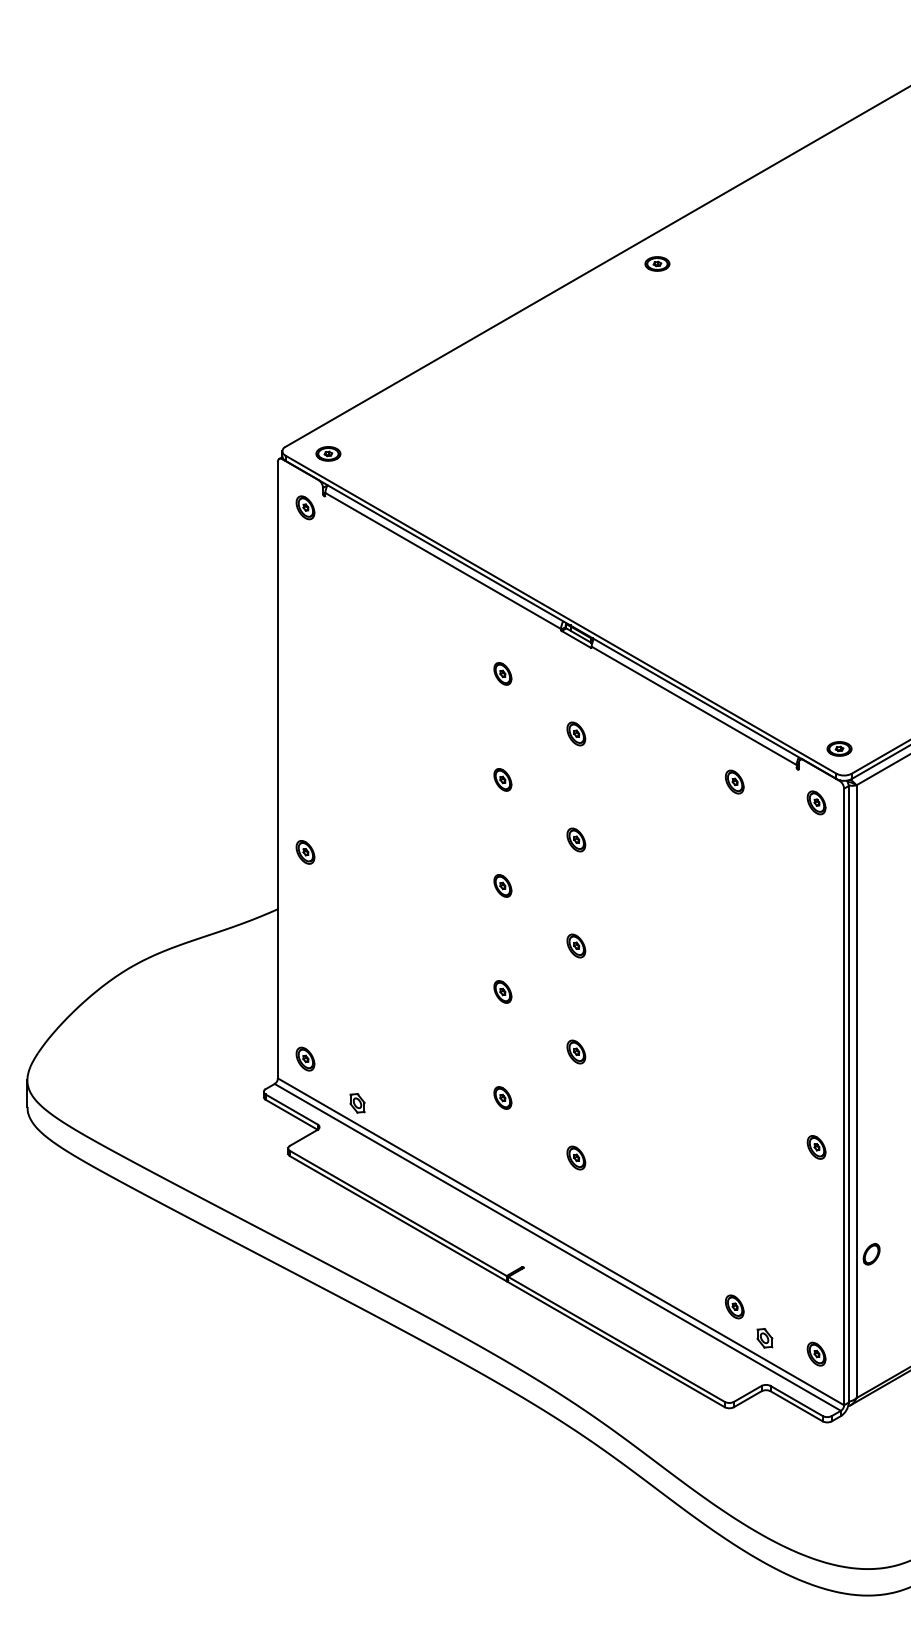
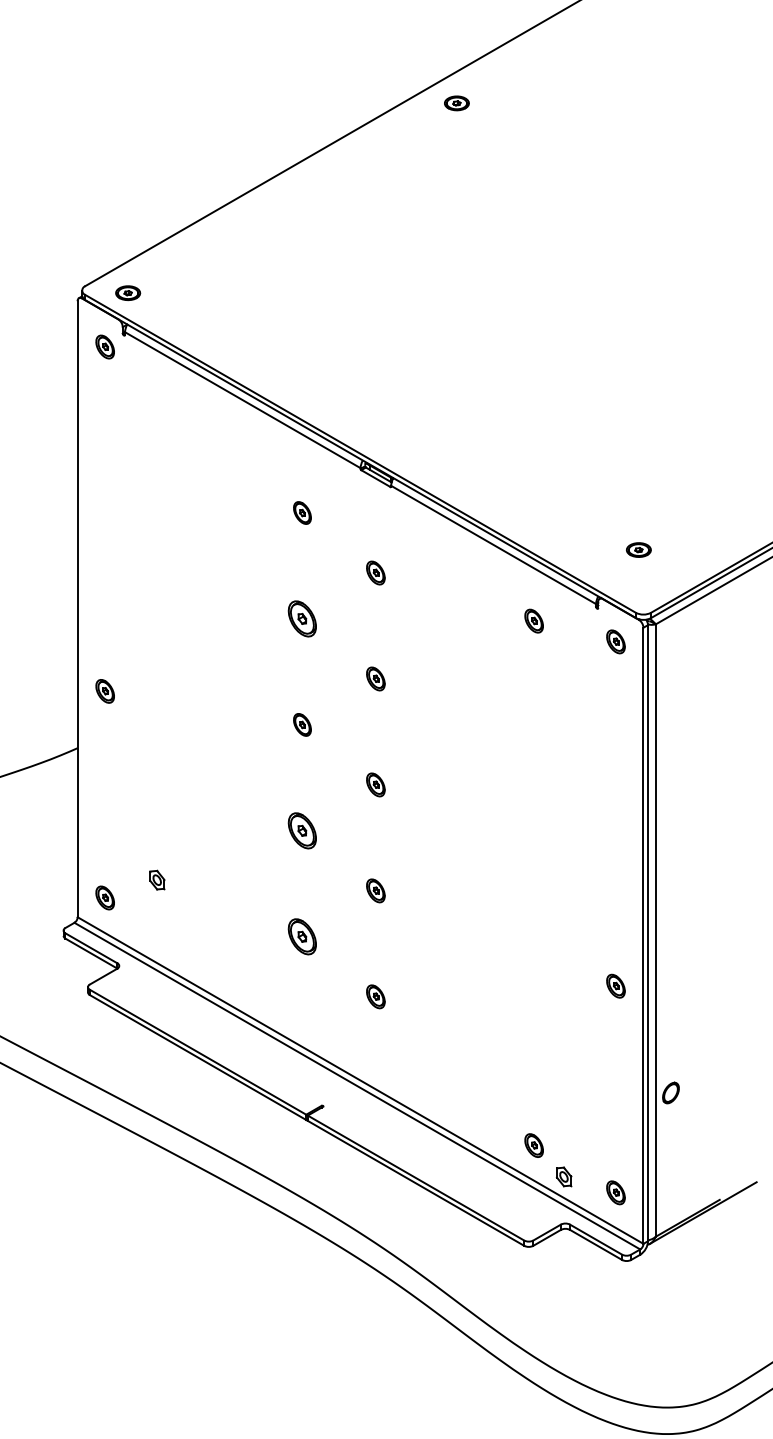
part: (839, 748) -> (638, 549), moved
part: (502, 779) -> (302, 618), size x1.6
part: (502, 991) -> (302, 830), size x1.6
part: (502, 1097) -> (302, 936), size x1.6
part: (357, 1103) -> (157, 880), moved

